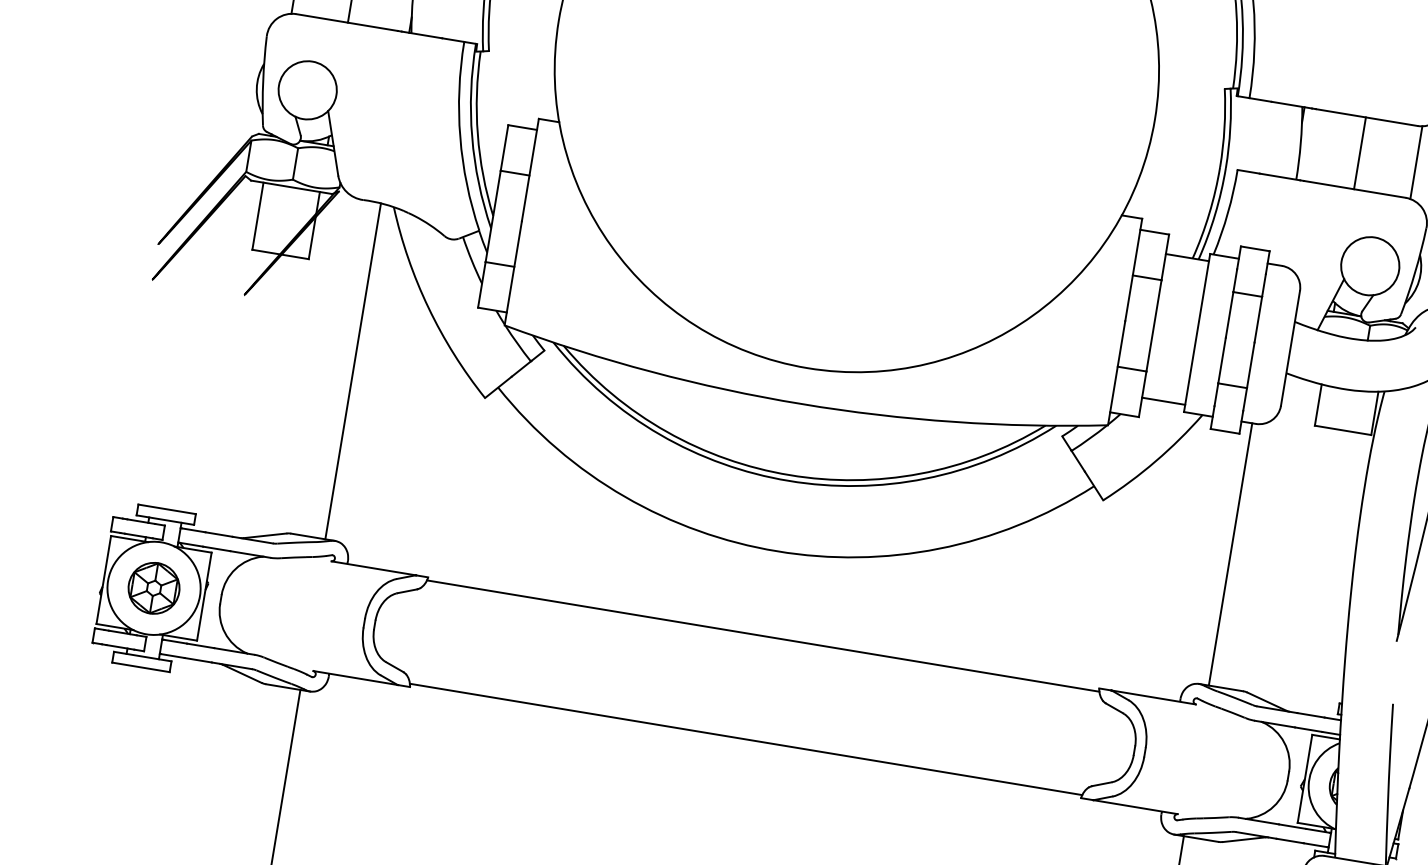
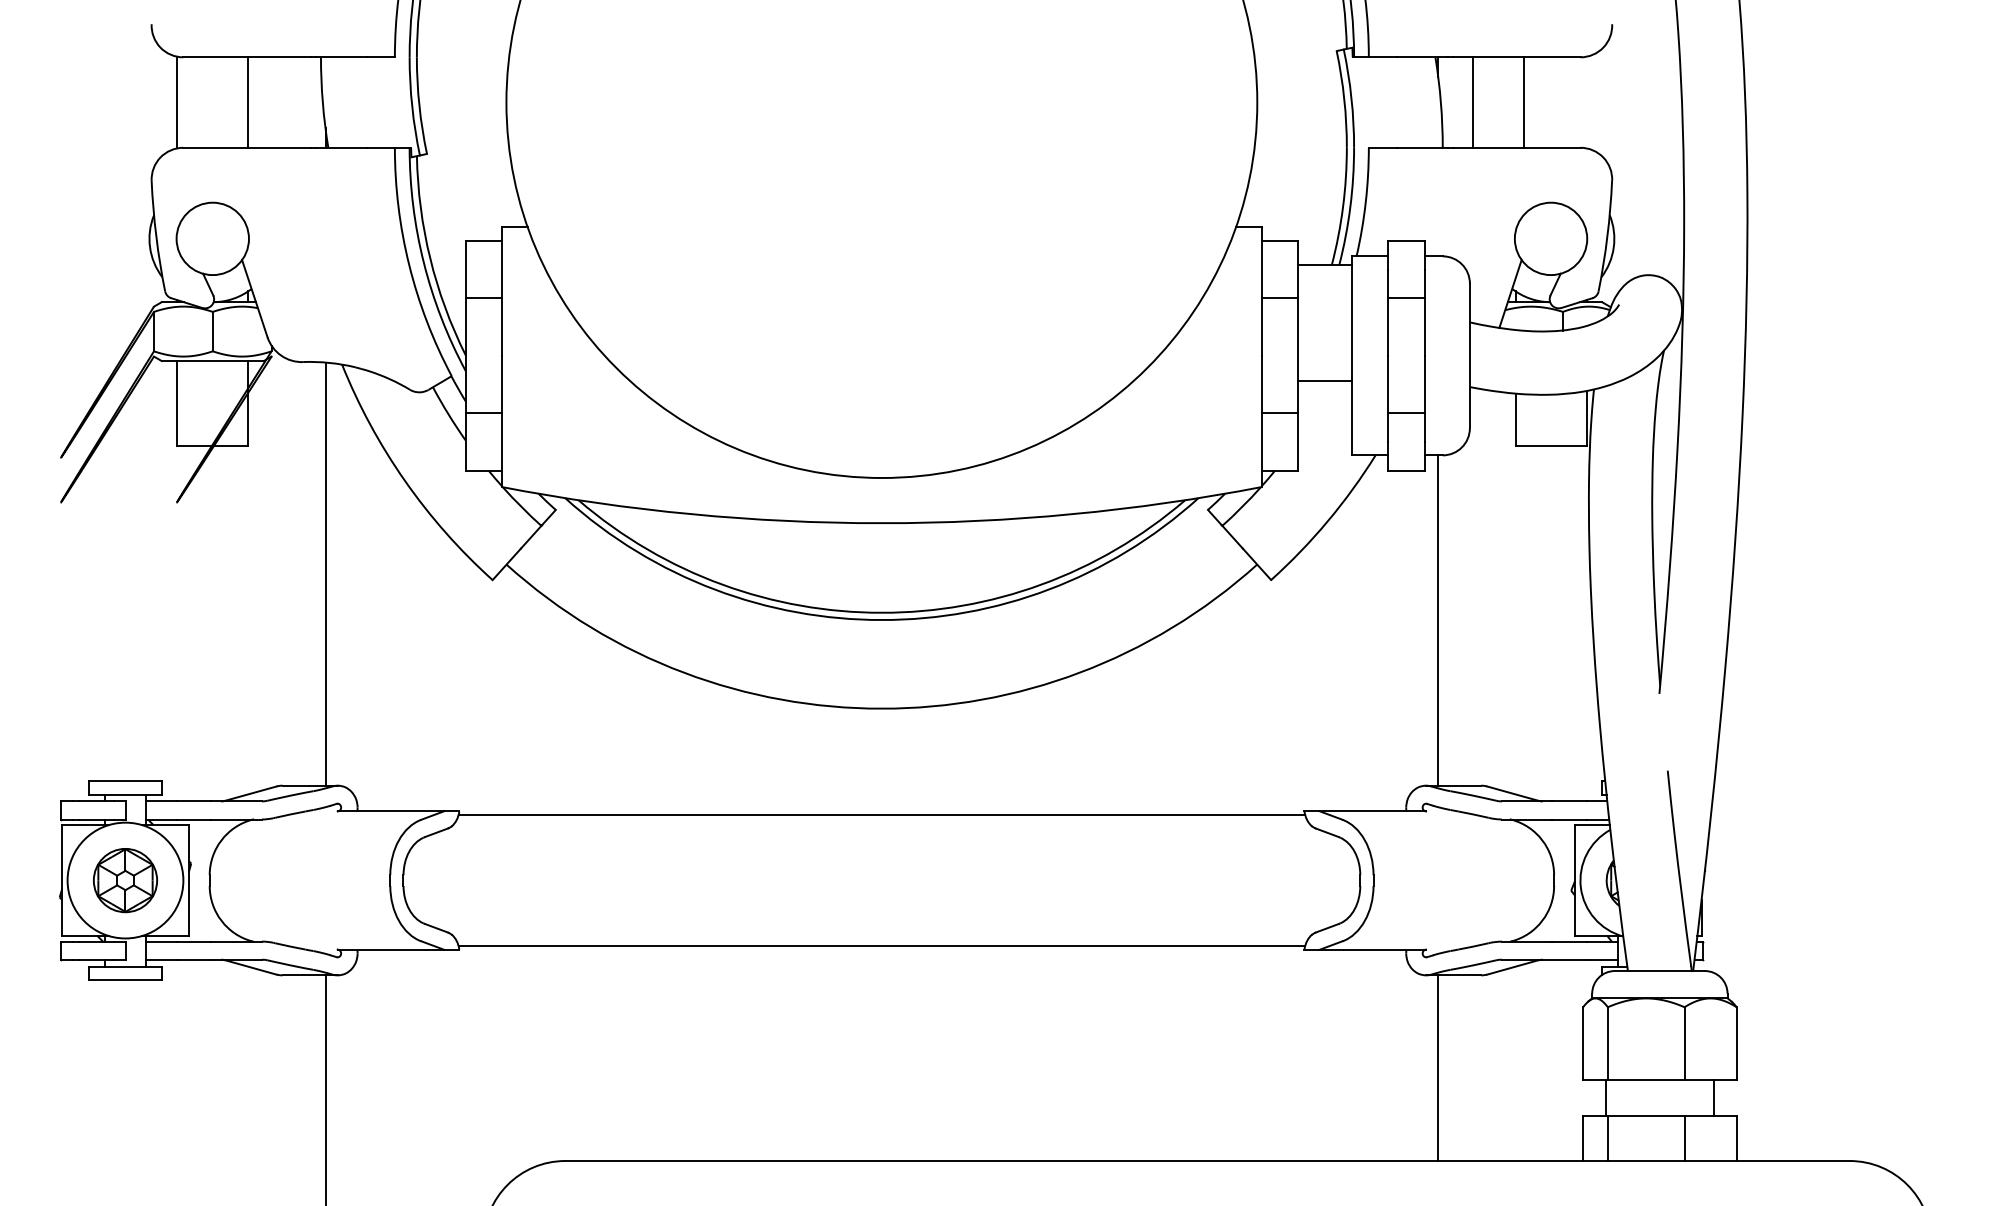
line: (1359, 153) -> (1472, 102), moved
line: (1416, 162) -> (1523, 102), moved
line: (1163, 401) -> (1325, 381), moved

